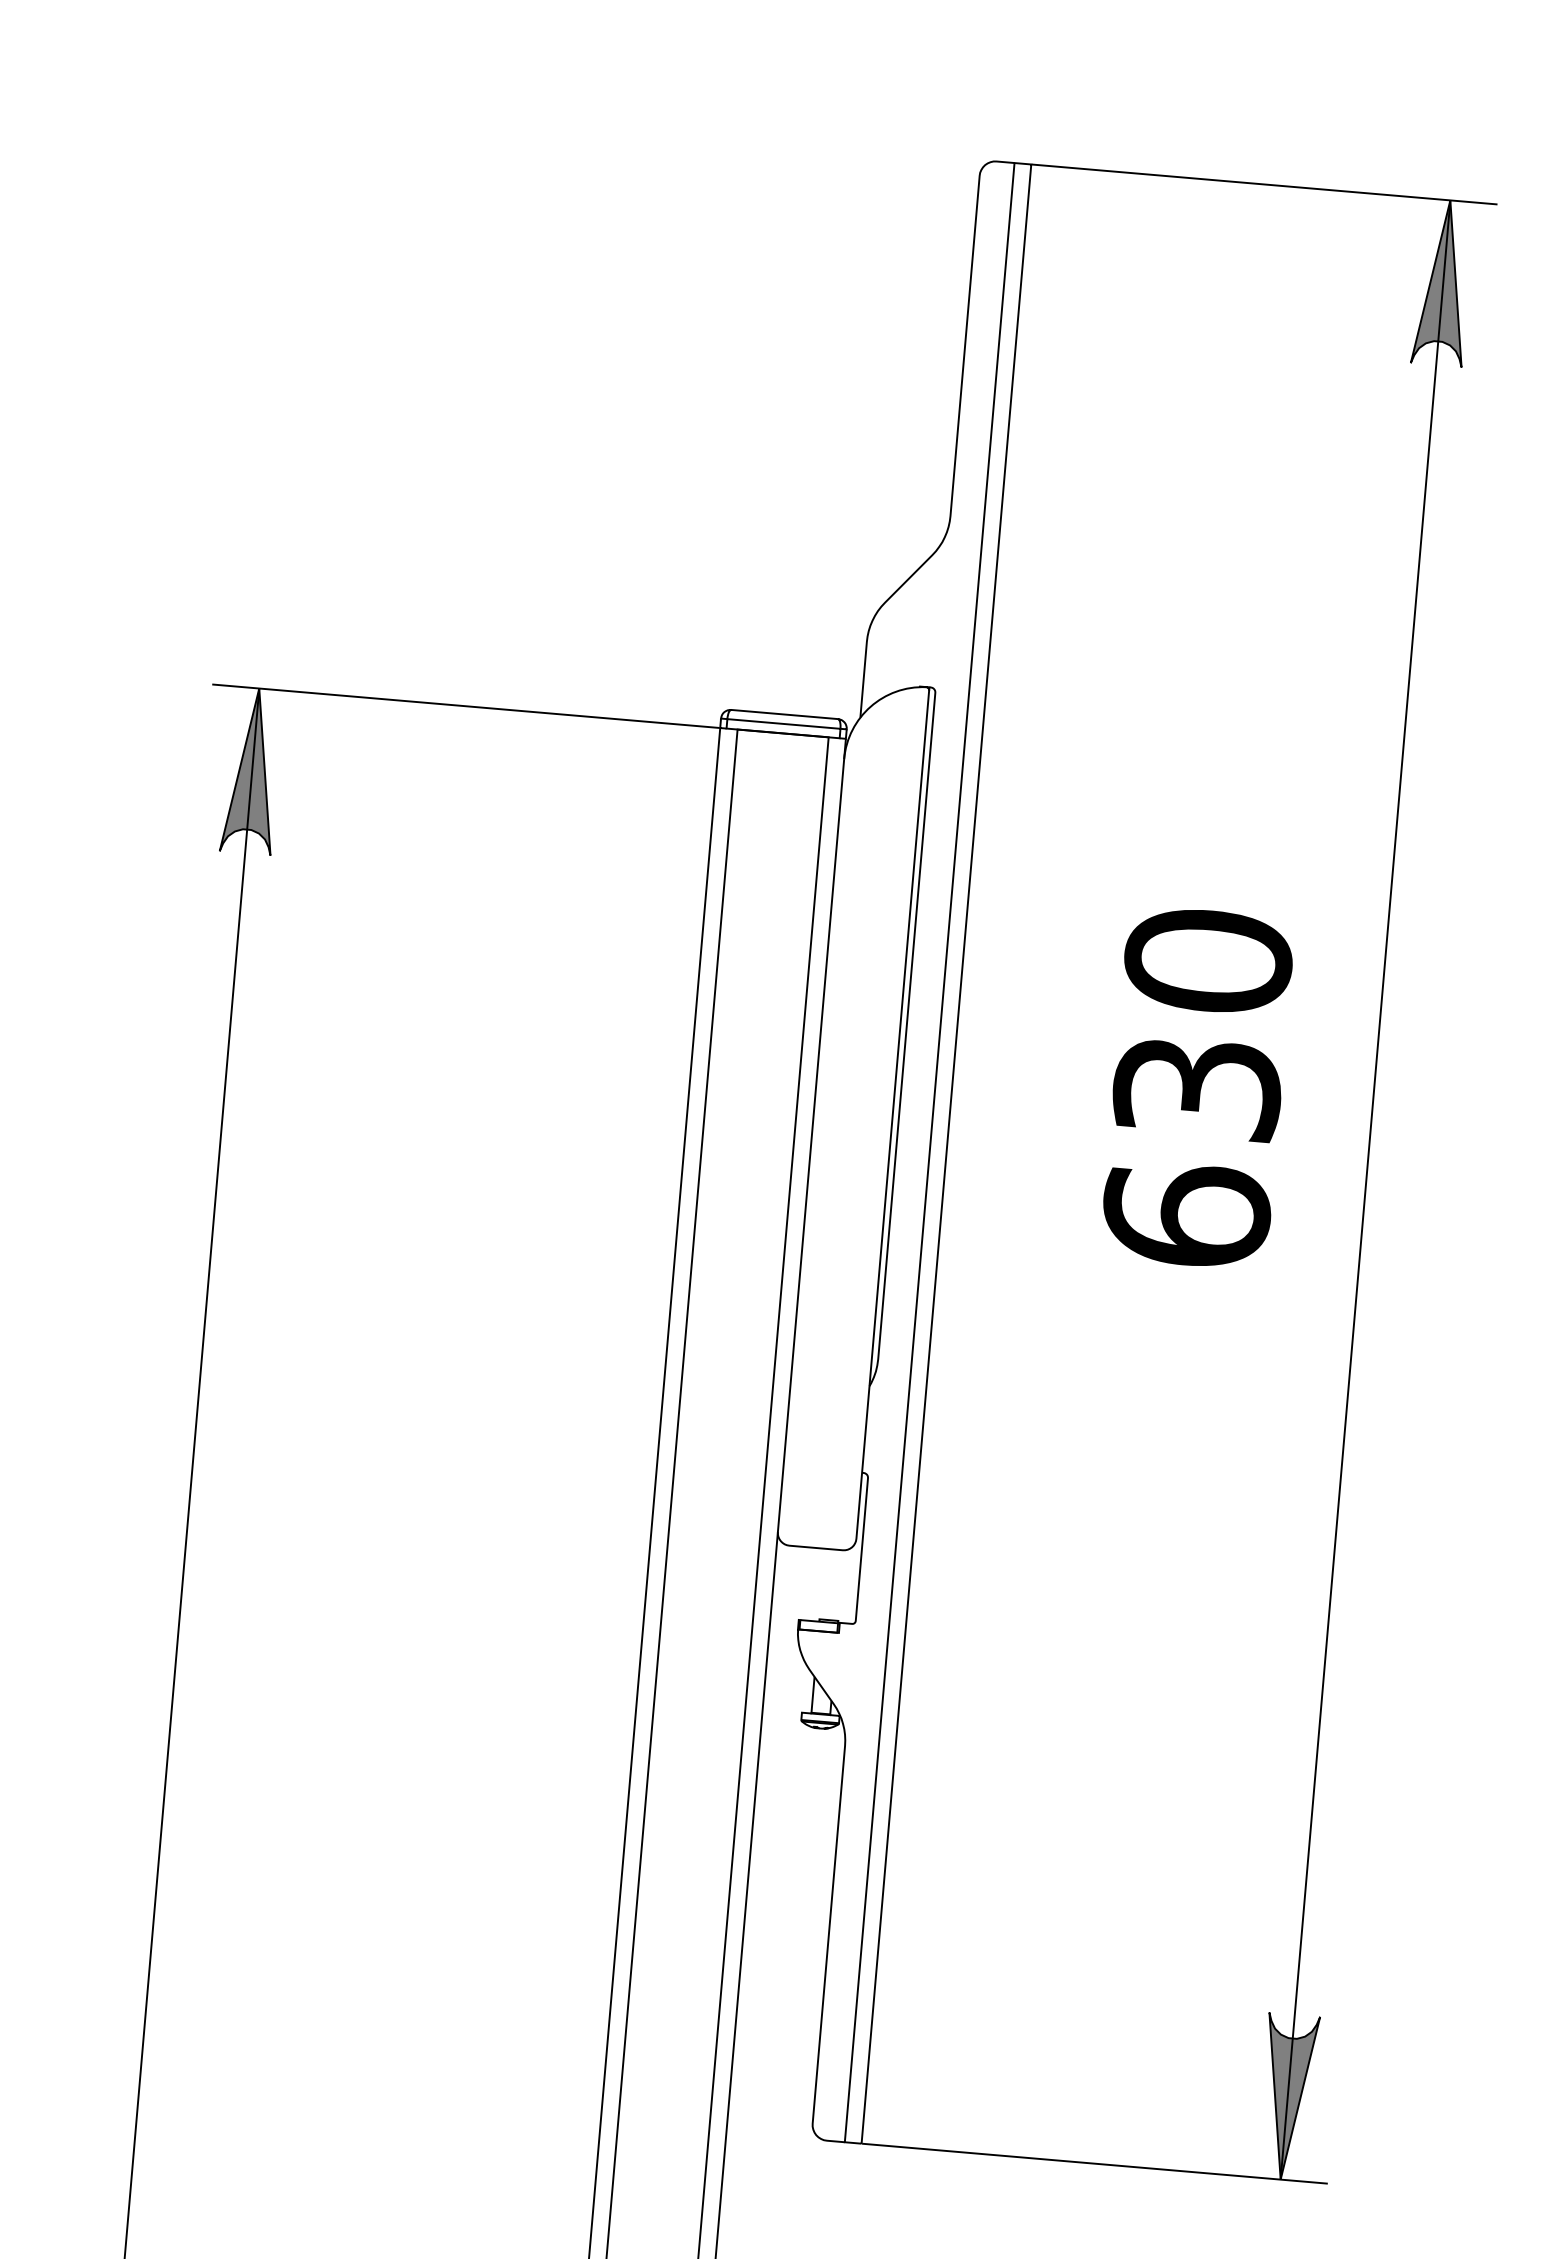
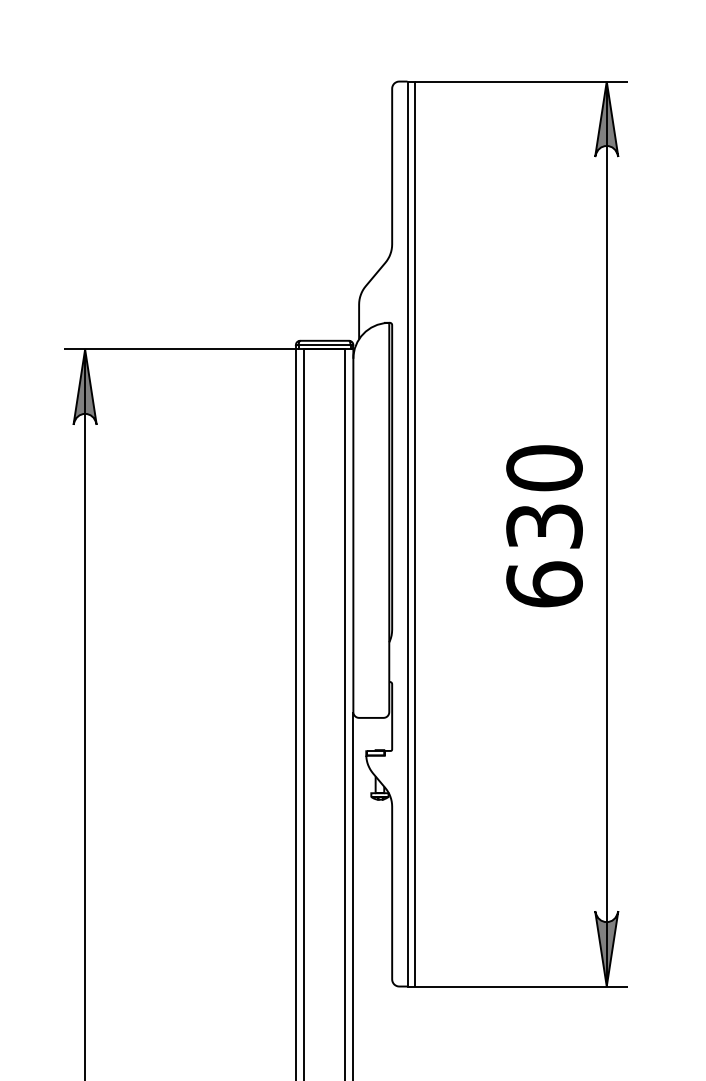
text: (1197, 1088) -> (544, 526), moved

